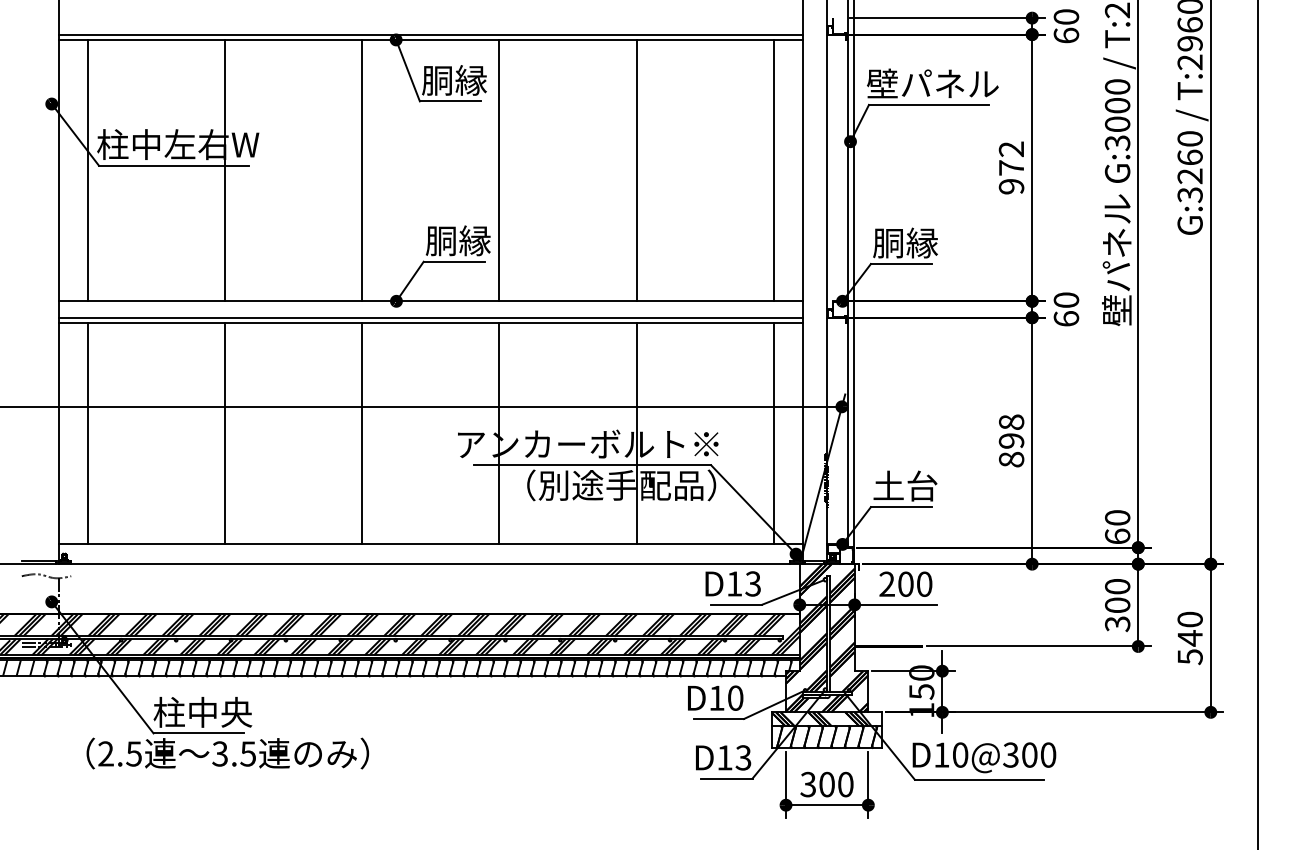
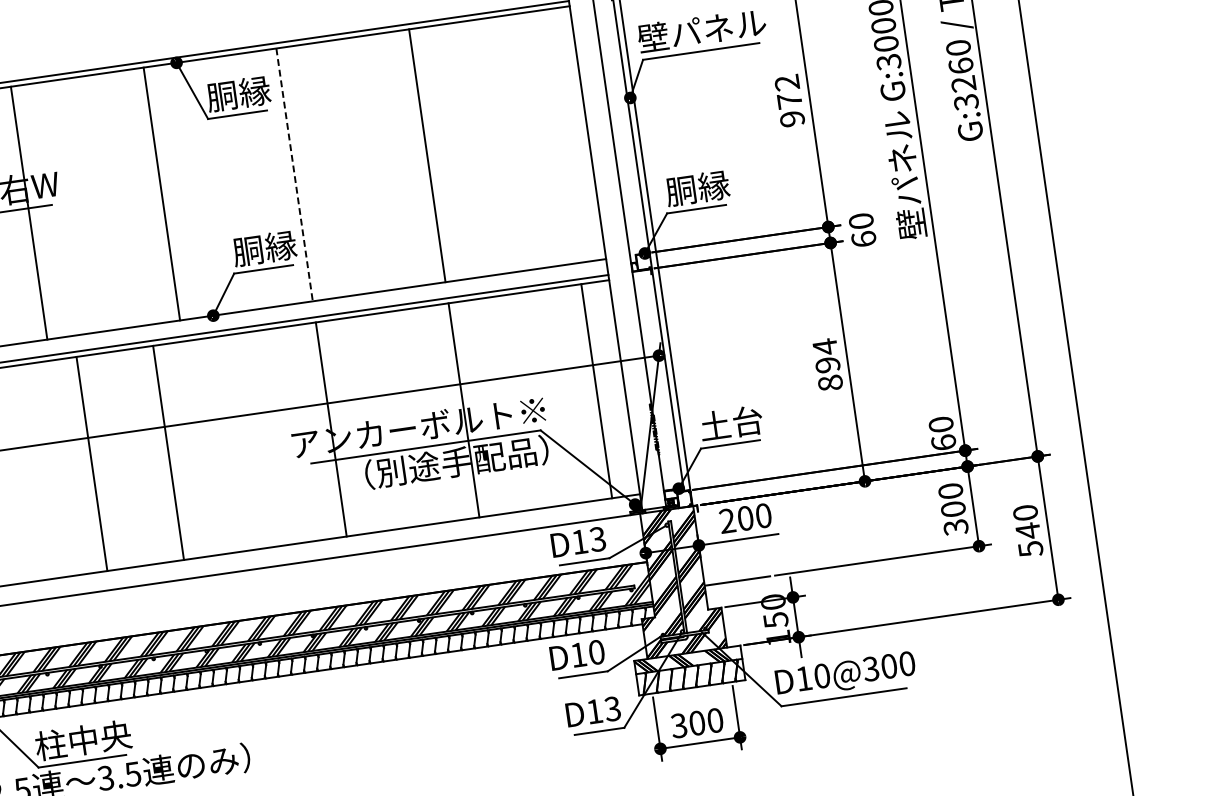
line: (499, 170) -> (294, 174), solid -> dashed
line: (773, 170) -> (559, 136), removed
text: (1011, 422) -> (825, 347), 898 -> 894
line: (224, 433) -> (91, 463), moved
line: (362, 433) -> (168, 452), moved

